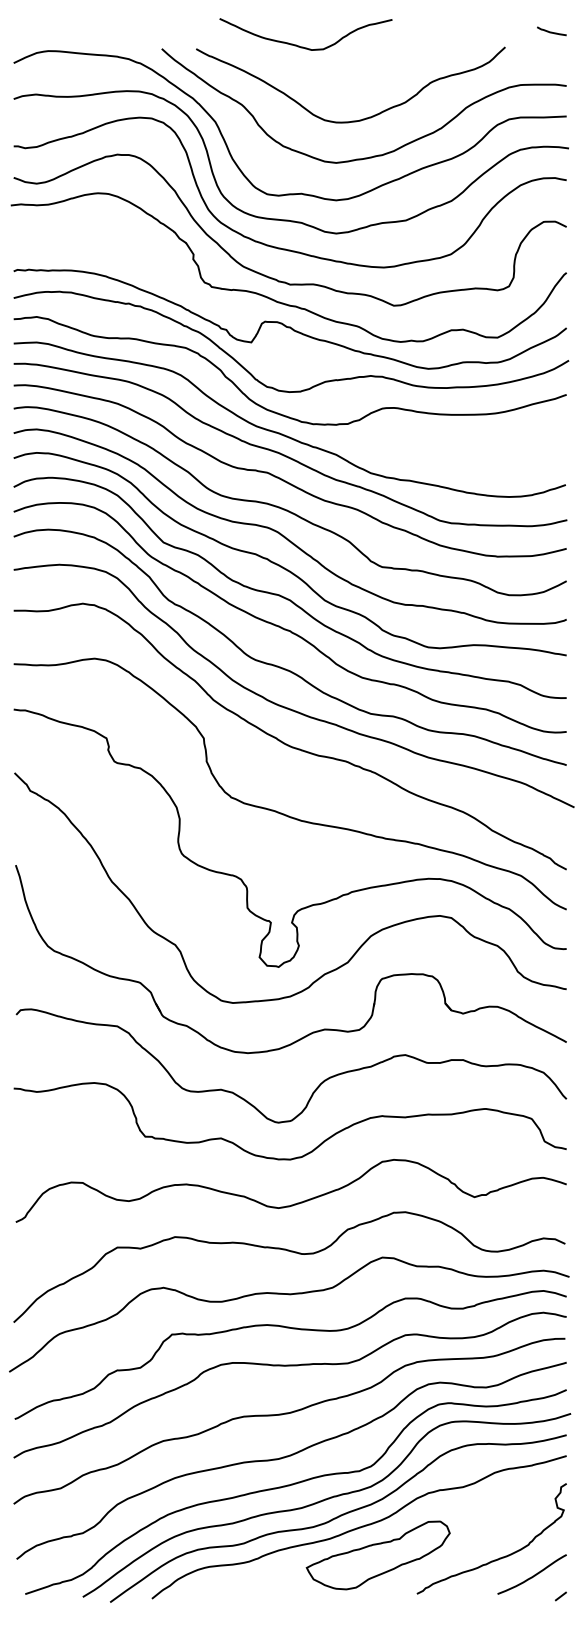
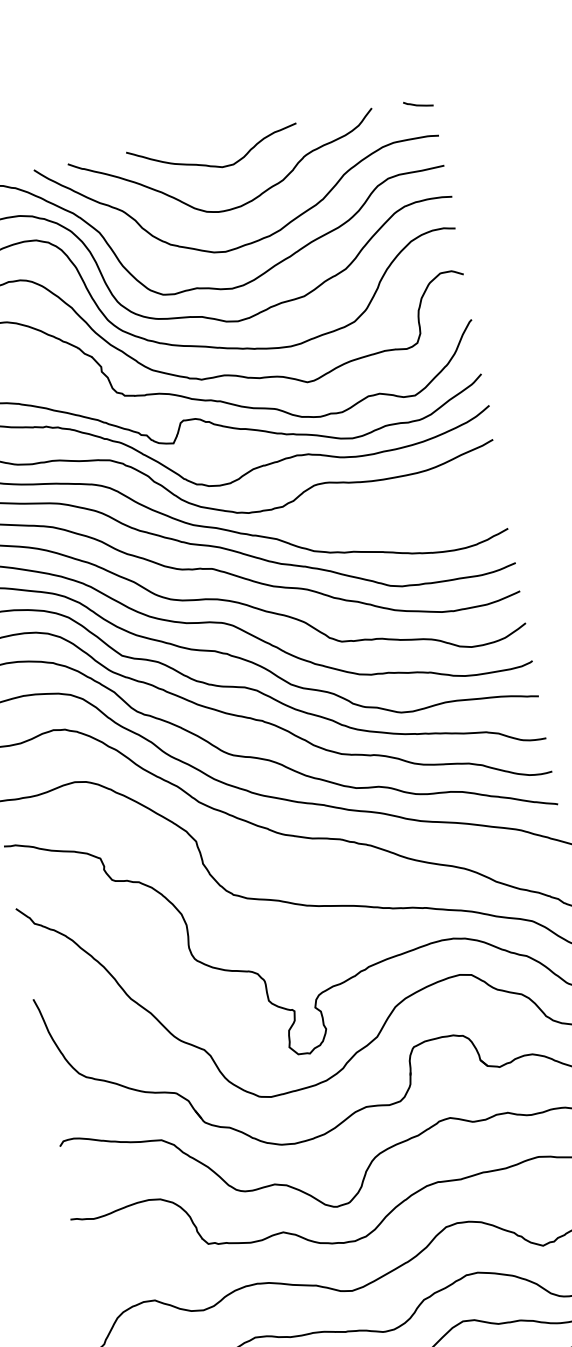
curve: (551, 31) -> (418, 104), moved
curve: (303, 46) -> (213, 165), moved

